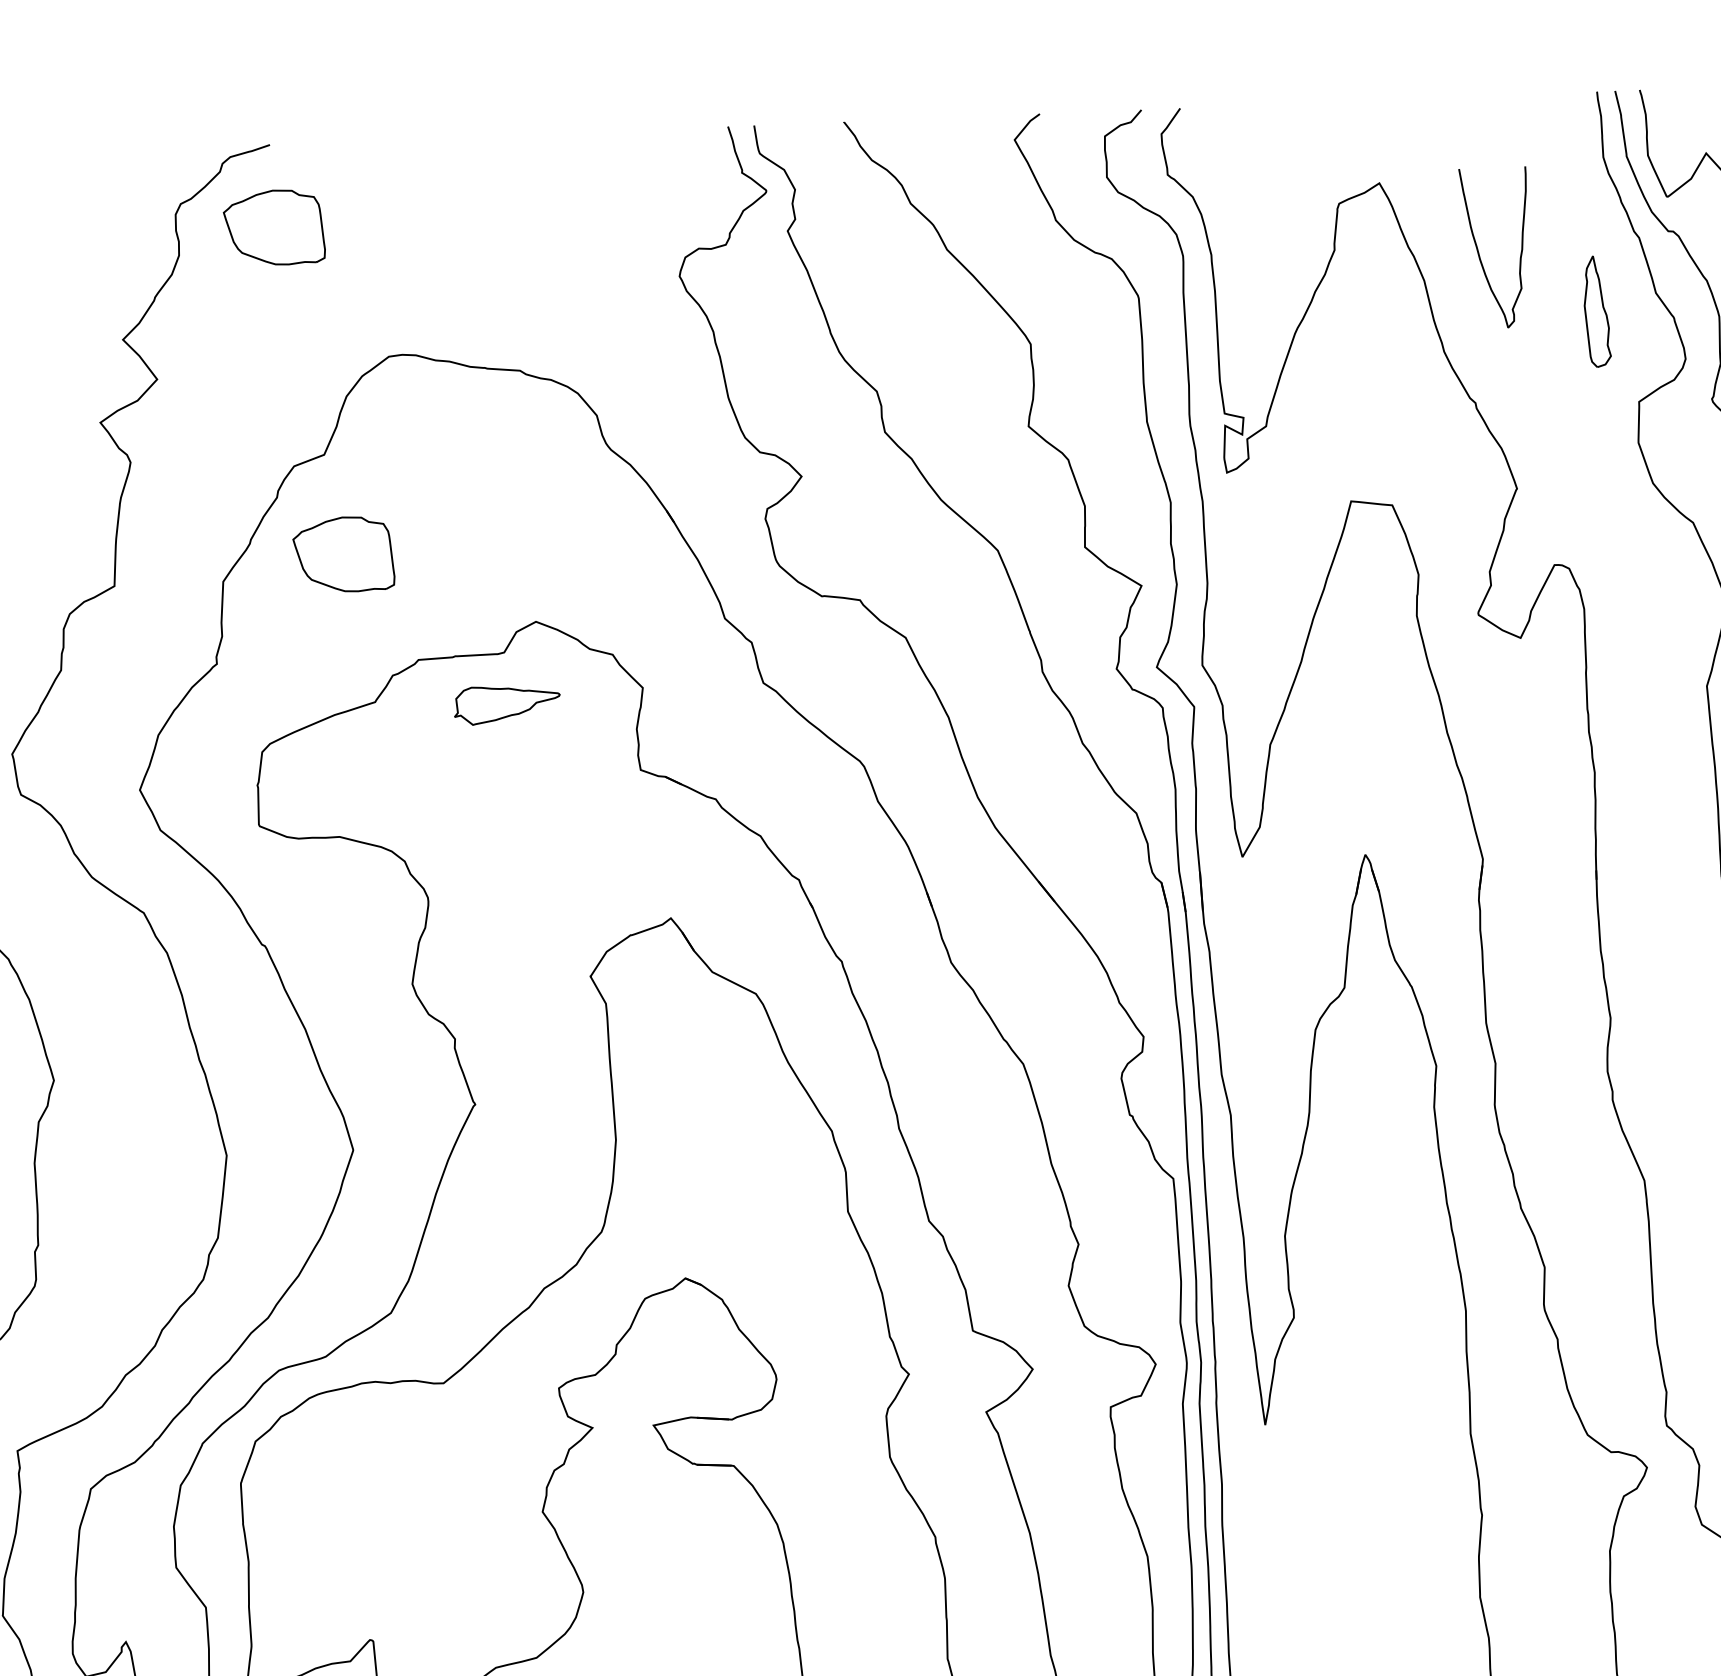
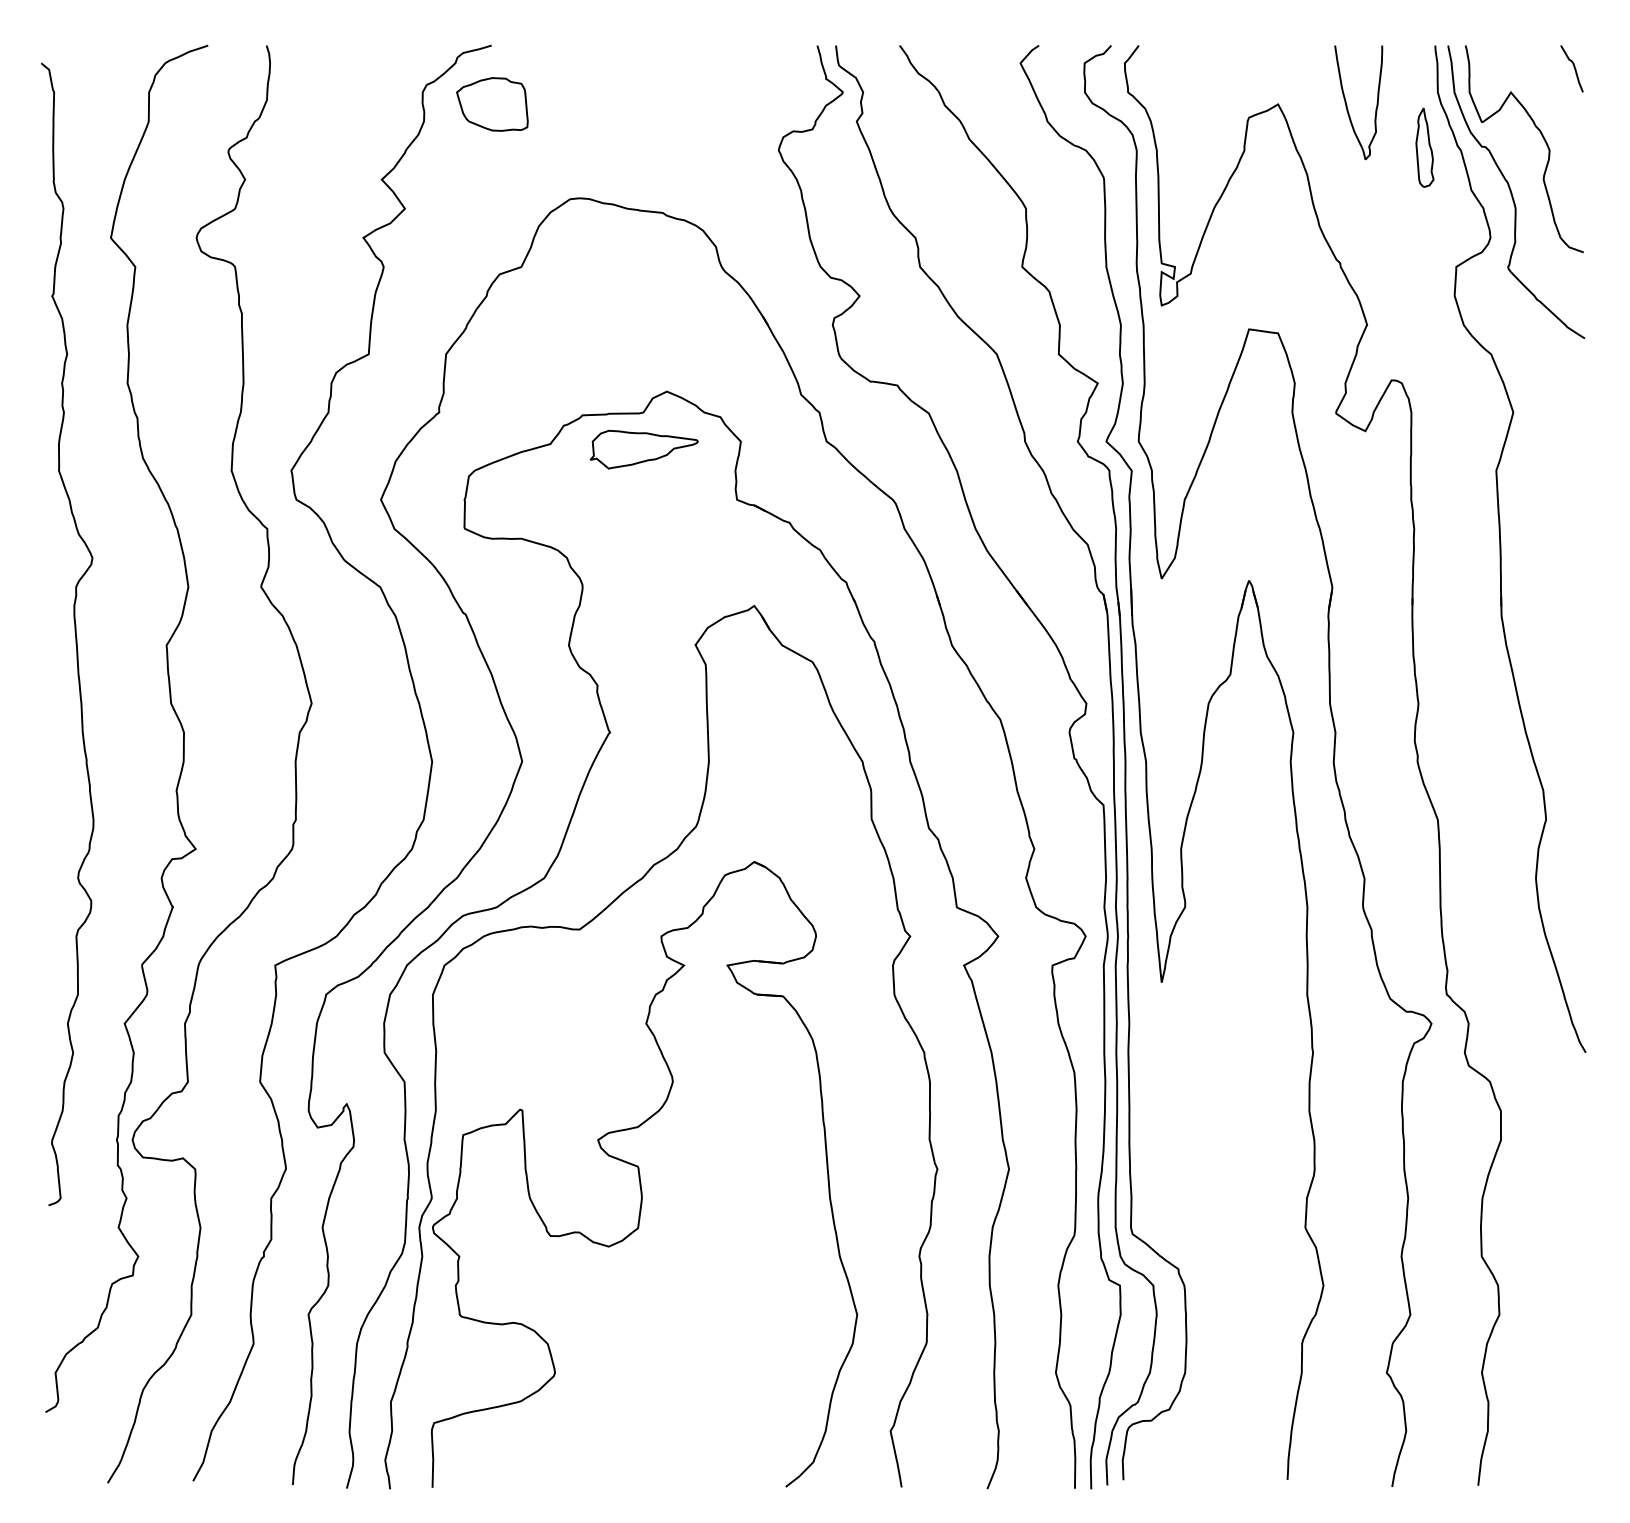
curve: (1479, 251) -> (1347, 104), moved
part: (1596, 311) -> (1424, 147), moved
part: (343, 554) -> (532, 338), removed
part: (506, 704) -> (643, 449), size x1.43

